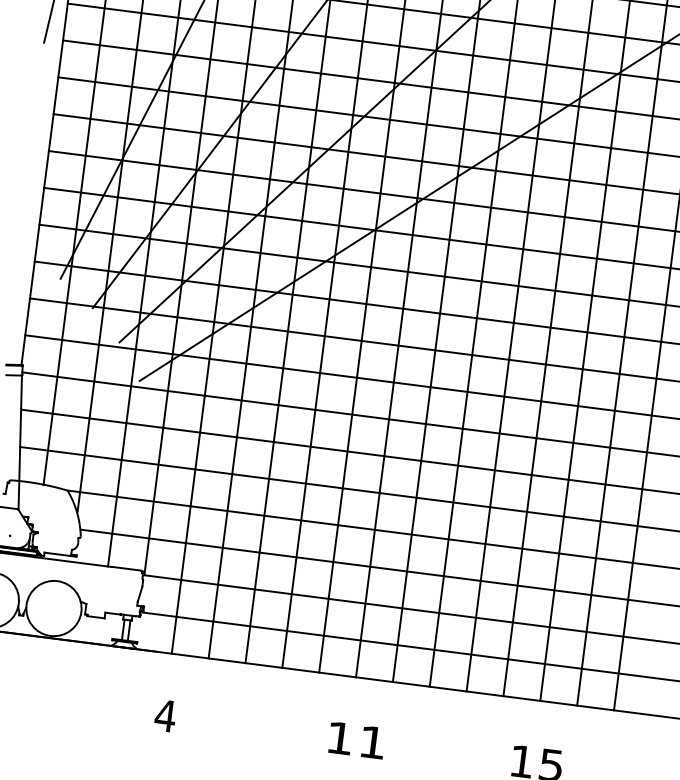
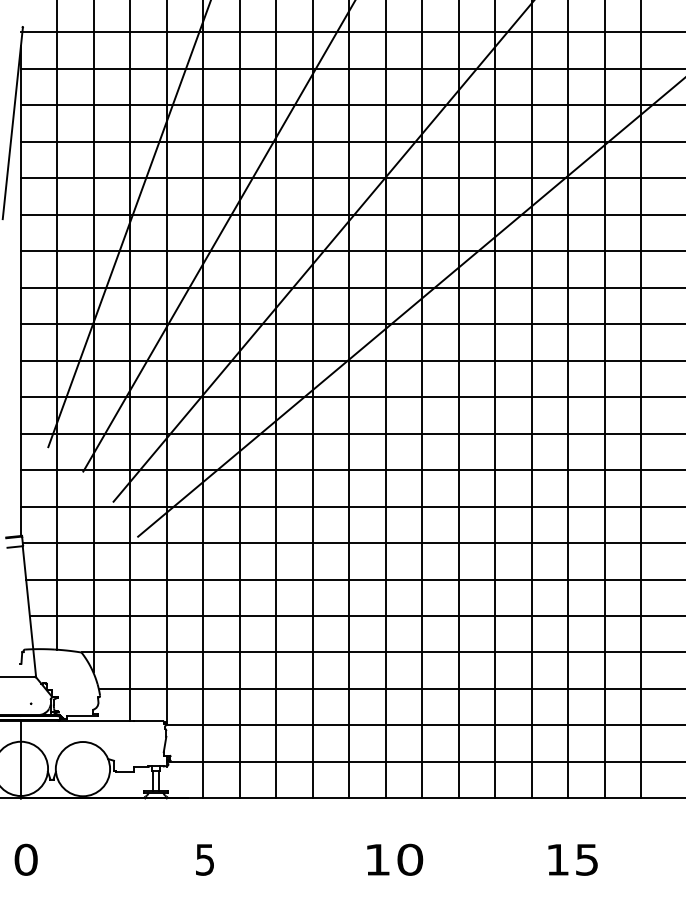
text: (165, 715) -> (204, 859), 4 -> 5
text: (373, 742) -> (410, 859), 11 -> 10

